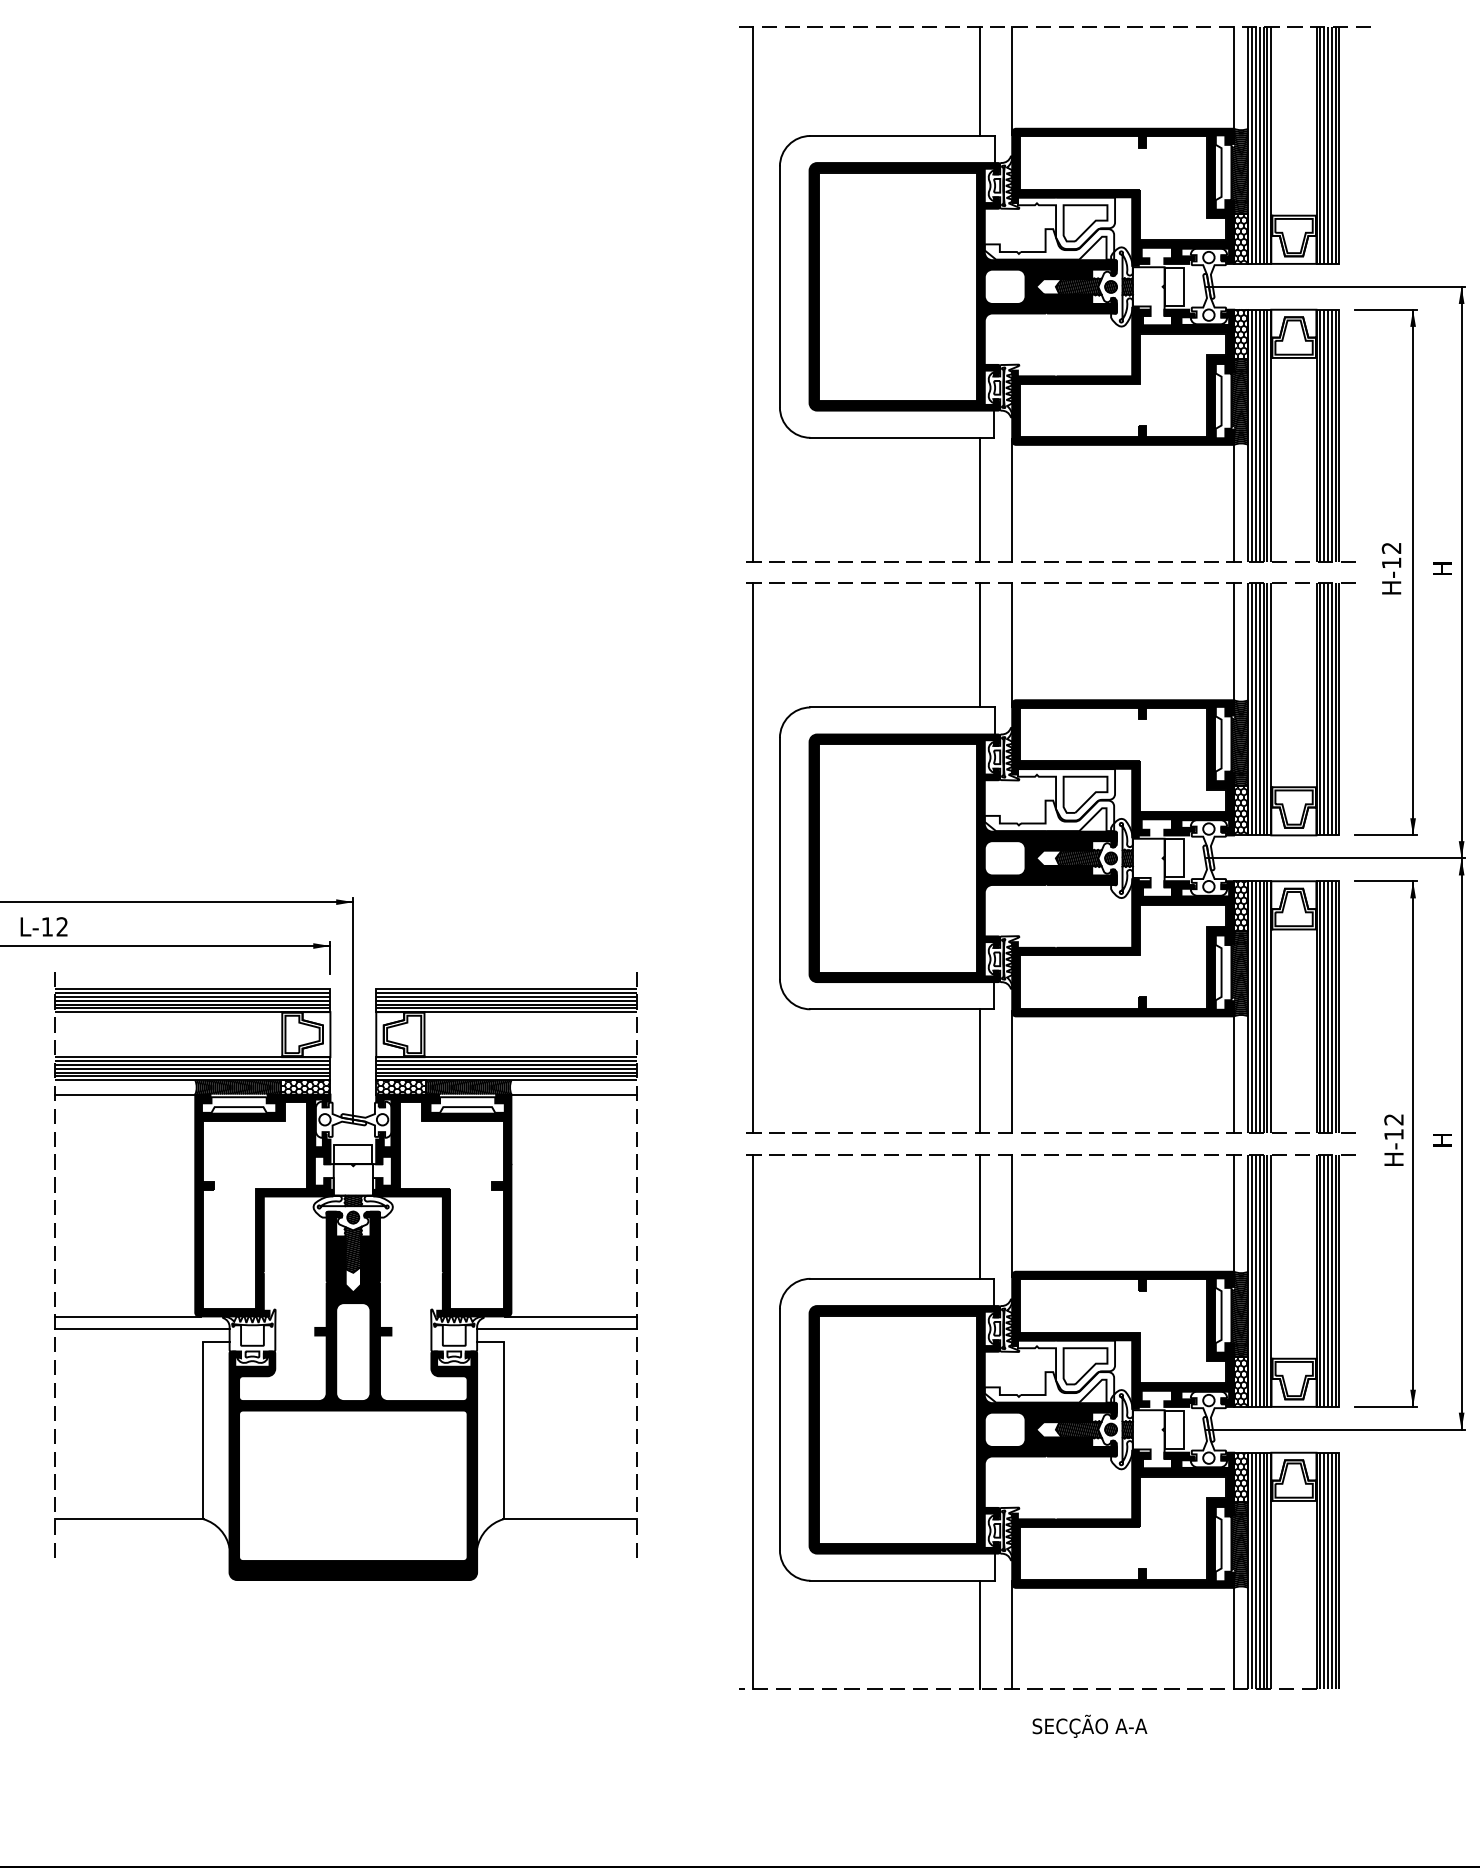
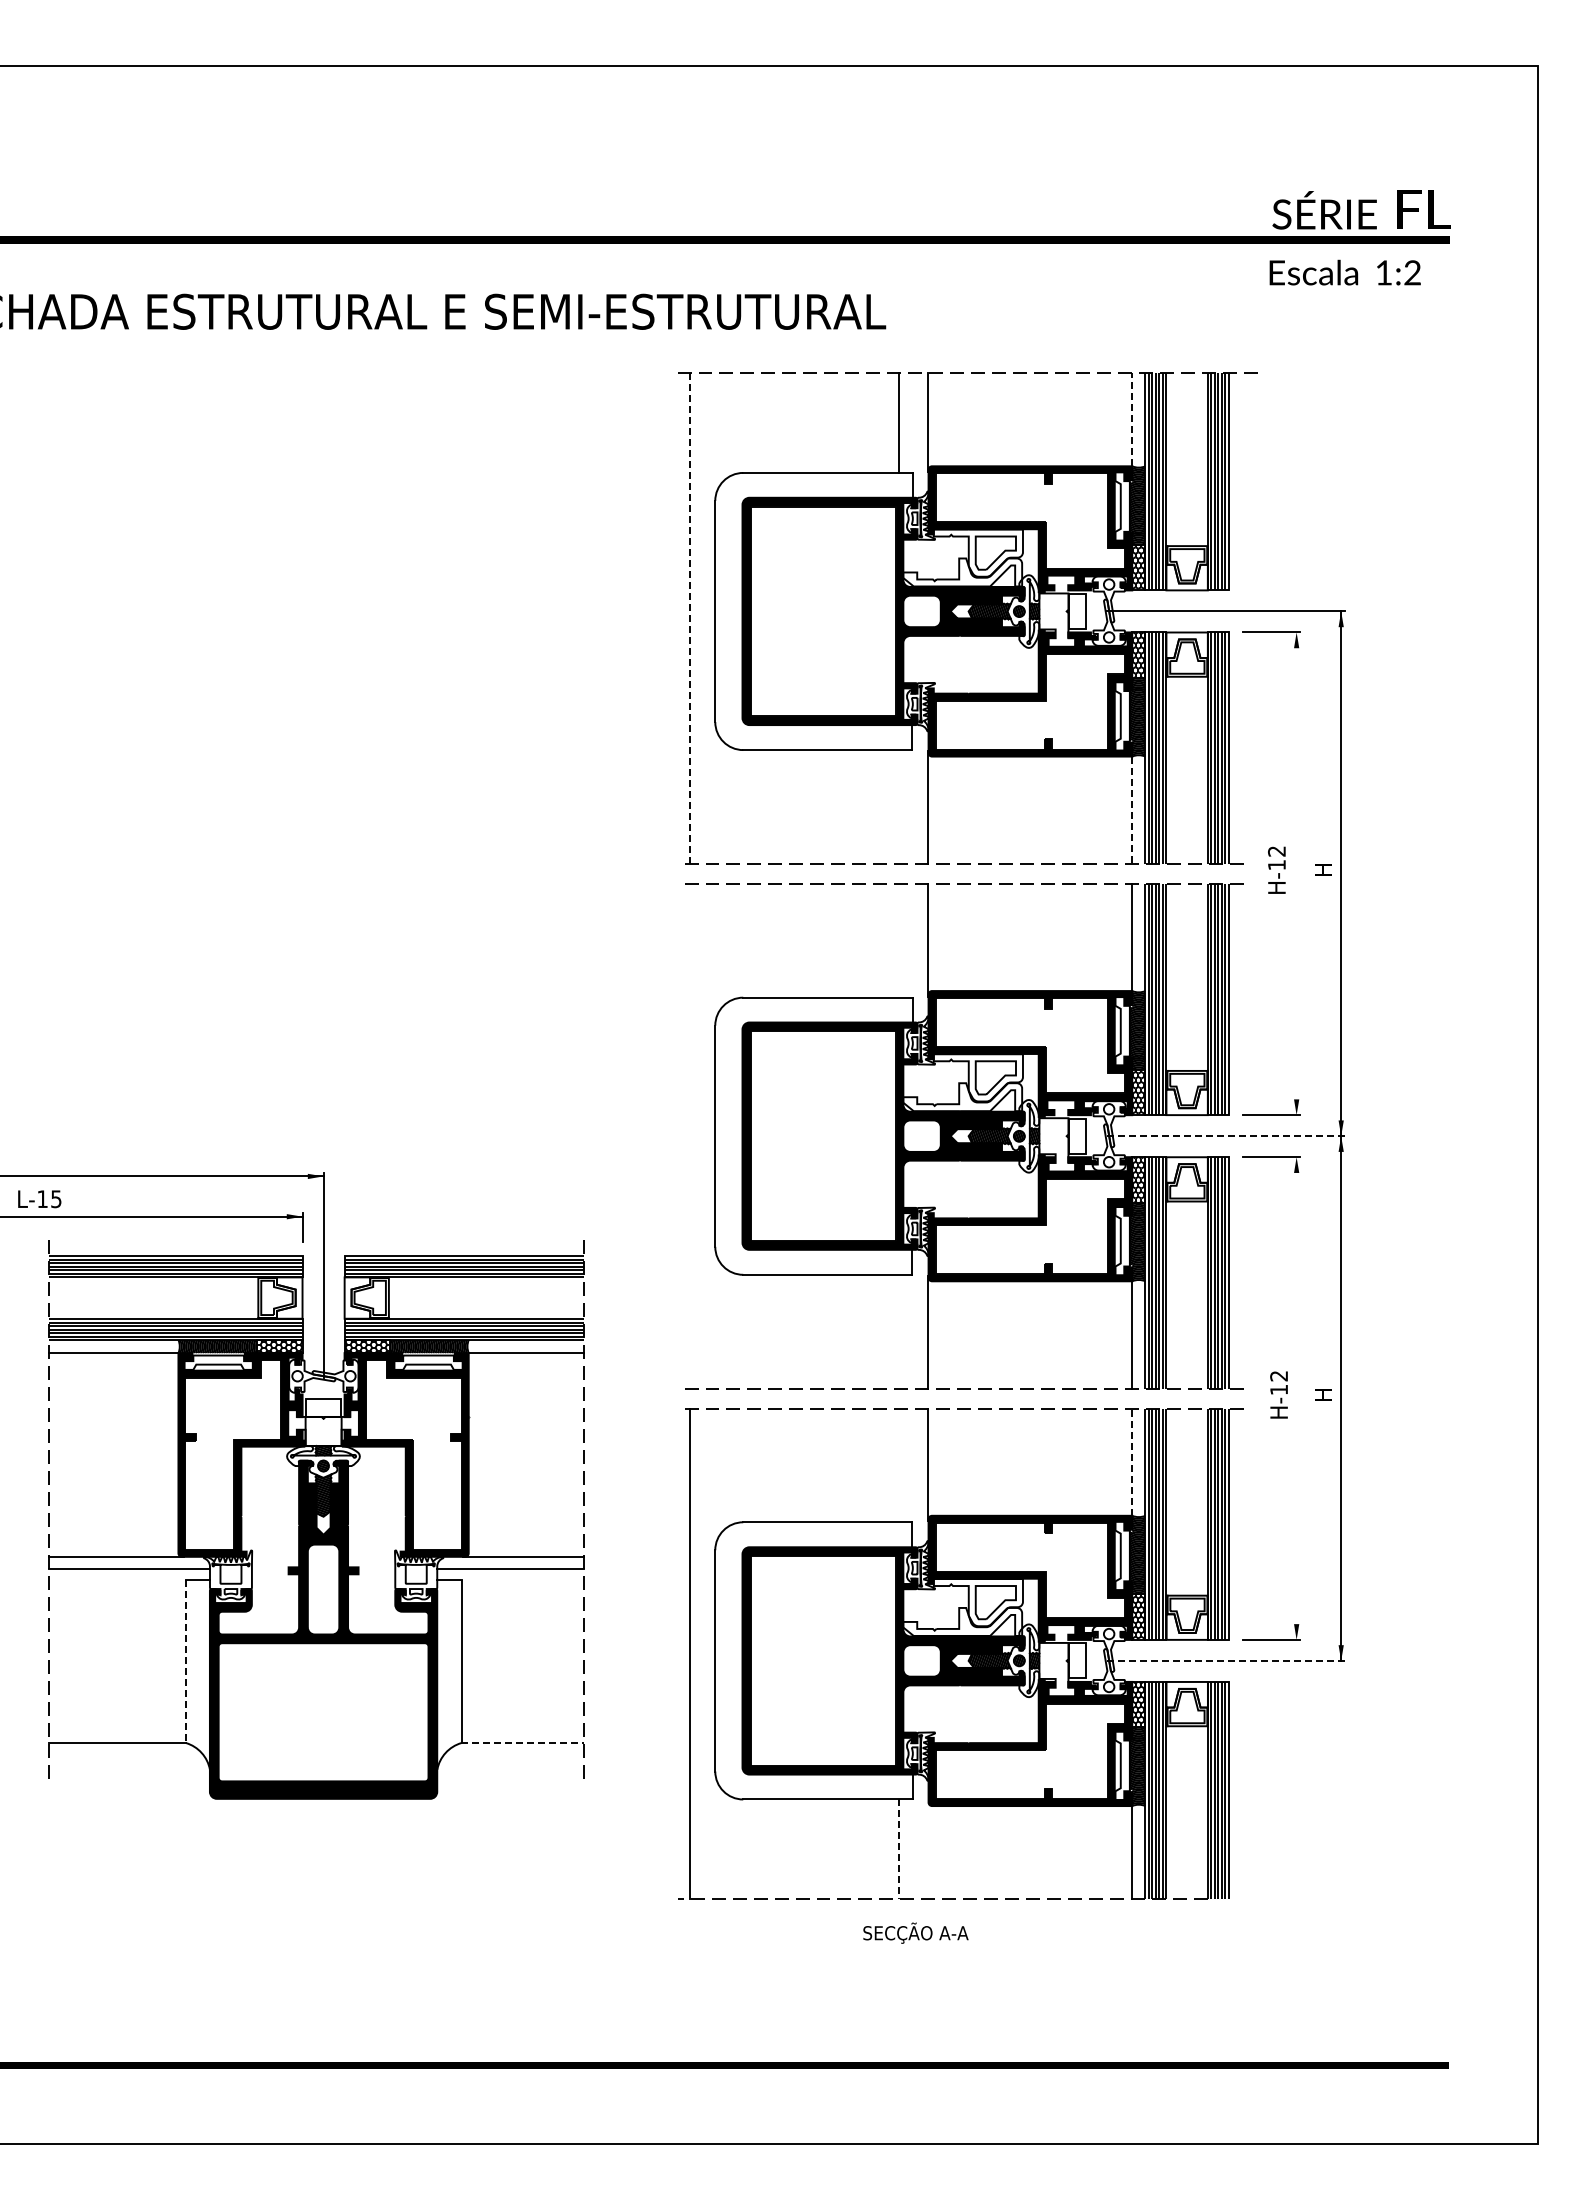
line: (1234, 77) -> (1132, 419), solid -> dashed
line: (752, 293) -> (690, 617), solid -> dashed
line: (980, 499) -> (899, 806), removed
line: (1234, 503) -> (1132, 810), solid -> dashed
line: (1412, 572) -> (1296, 873), removed
line: (980, 645) -> (899, 940), removed
line: (752, 857) -> (690, 1135), removed
line: (1335, 858) -> (1225, 1136), solid -> dashed
text: (62, 927) -> (56, 1199), L-12 -> L-15
line: (980, 1071) -> (899, 1331), removed
line: (1412, 1144) -> (1296, 1398), removed
line: (1234, 1213) -> (1132, 1462), solid -> dashed
line: (980, 1216) -> (899, 1465), removed
line: (1335, 1429) -> (1225, 1660), solid -> dashed
line: (202, 1430) -> (185, 1661), solid -> dashed
line: (571, 1519) -> (523, 1743), solid -> dashed
line: (980, 1635) -> (899, 1849), solid -> dashed
line: (1012, 1635) -> (928, 1849), removed
text: (1089, 1725) -> (915, 1932), moved

